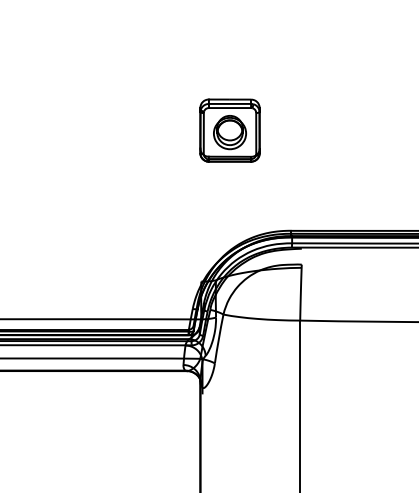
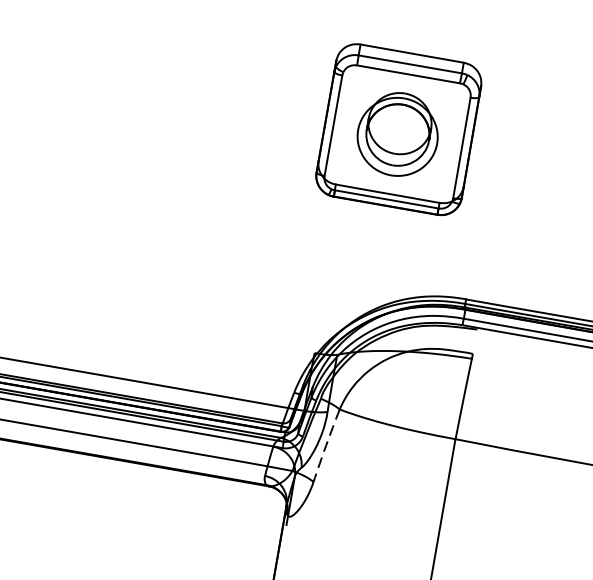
part: (229, 130) -> (398, 129), size x1.6
arc: (218, 338) -> (325, 444), solid -> dashed

